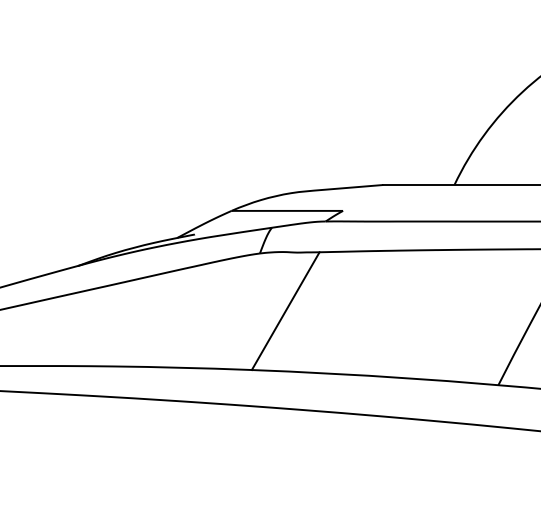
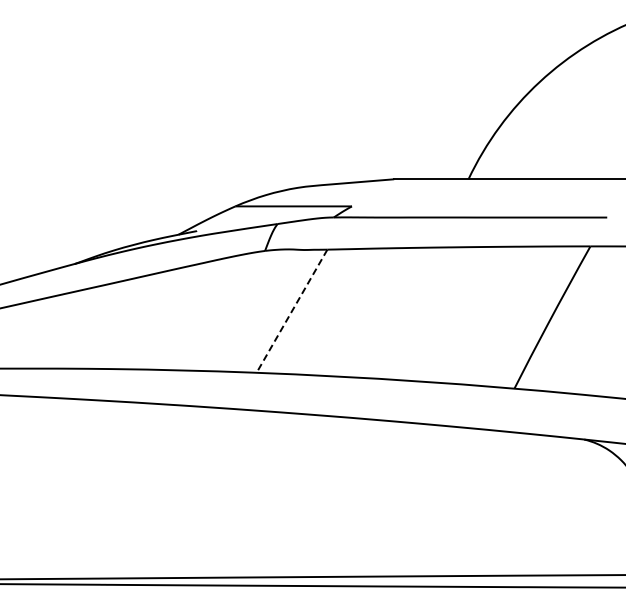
line: (285, 311) -> (291, 311), solid -> dashed

